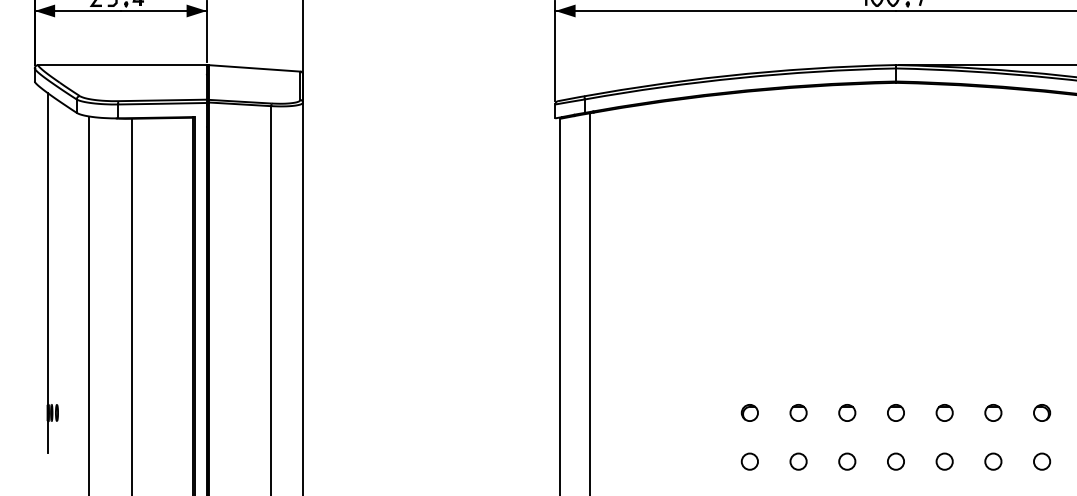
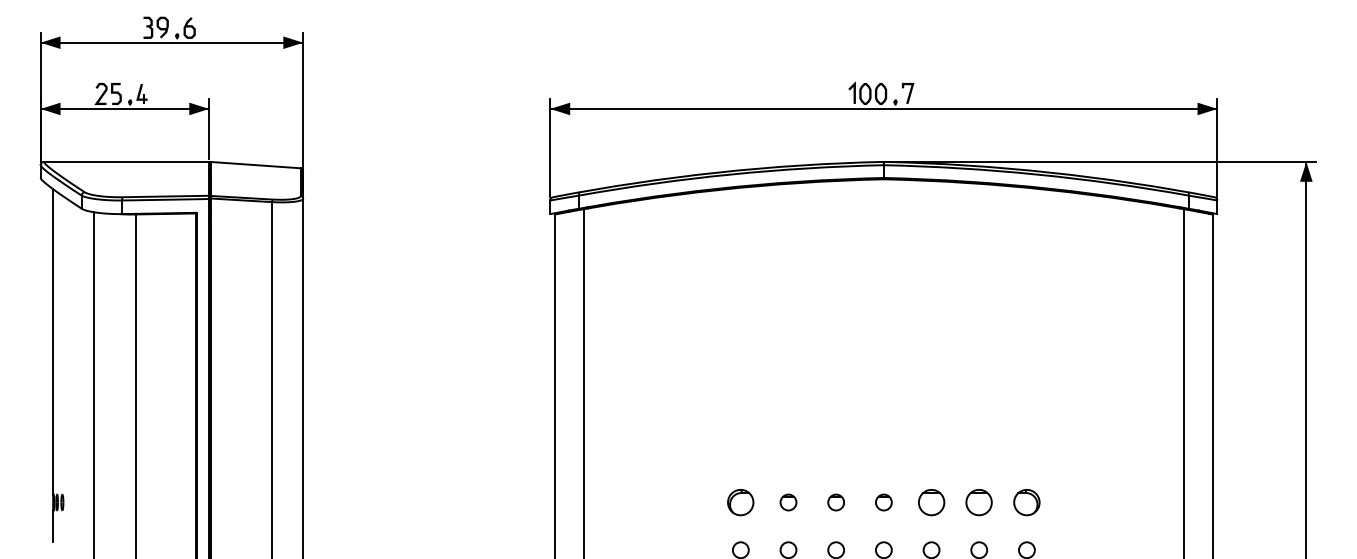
part: (749, 412) -> (740, 502), size x1.6
part: (944, 412) -> (931, 502), size x1.6
part: (993, 412) -> (979, 502), size x1.6
part: (1041, 412) -> (1026, 502), size x1.6

